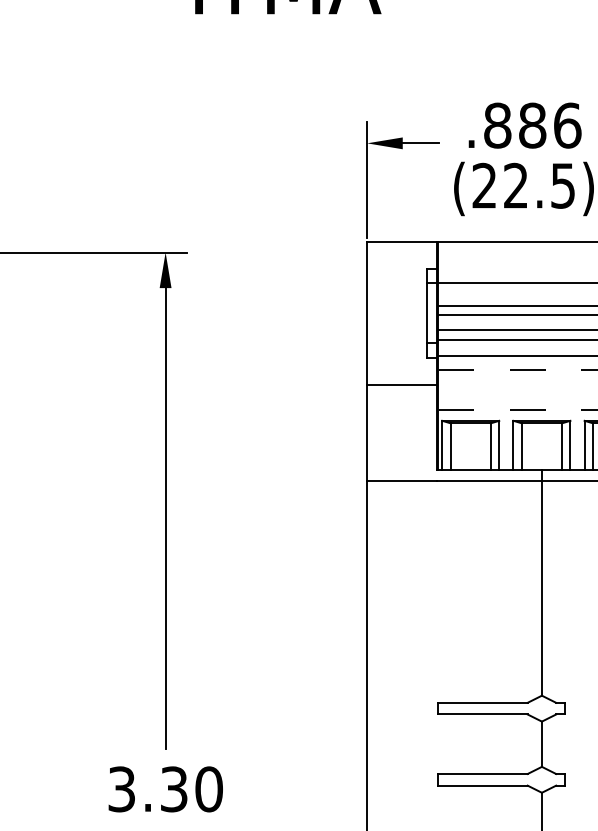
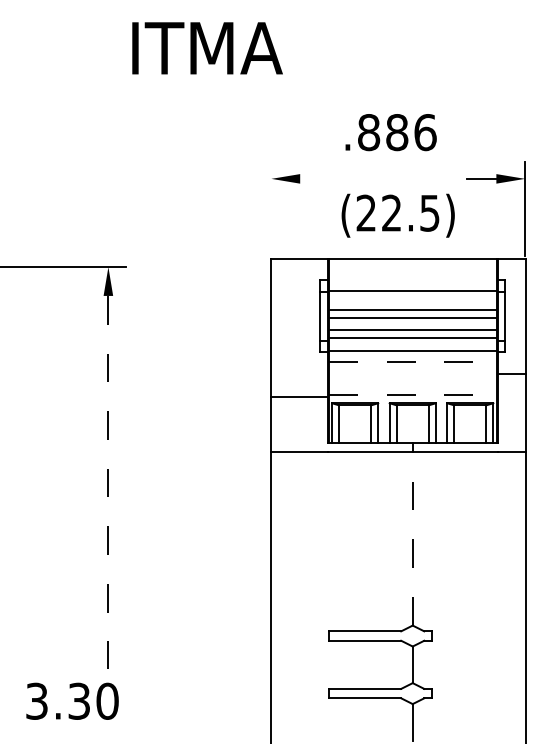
text: (524, 125) -> (390, 132), moved
line: (420, 142) -> (314, 178), removed
line: (367, 179) -> (271, 208), removed
line: (401, 385) -> (299, 397), moved
line: (165, 518) -> (108, 482), solid -> dashed
line: (541, 588) -> (412, 538), solid -> dashed
text: (165, 788) -> (72, 700), moved

